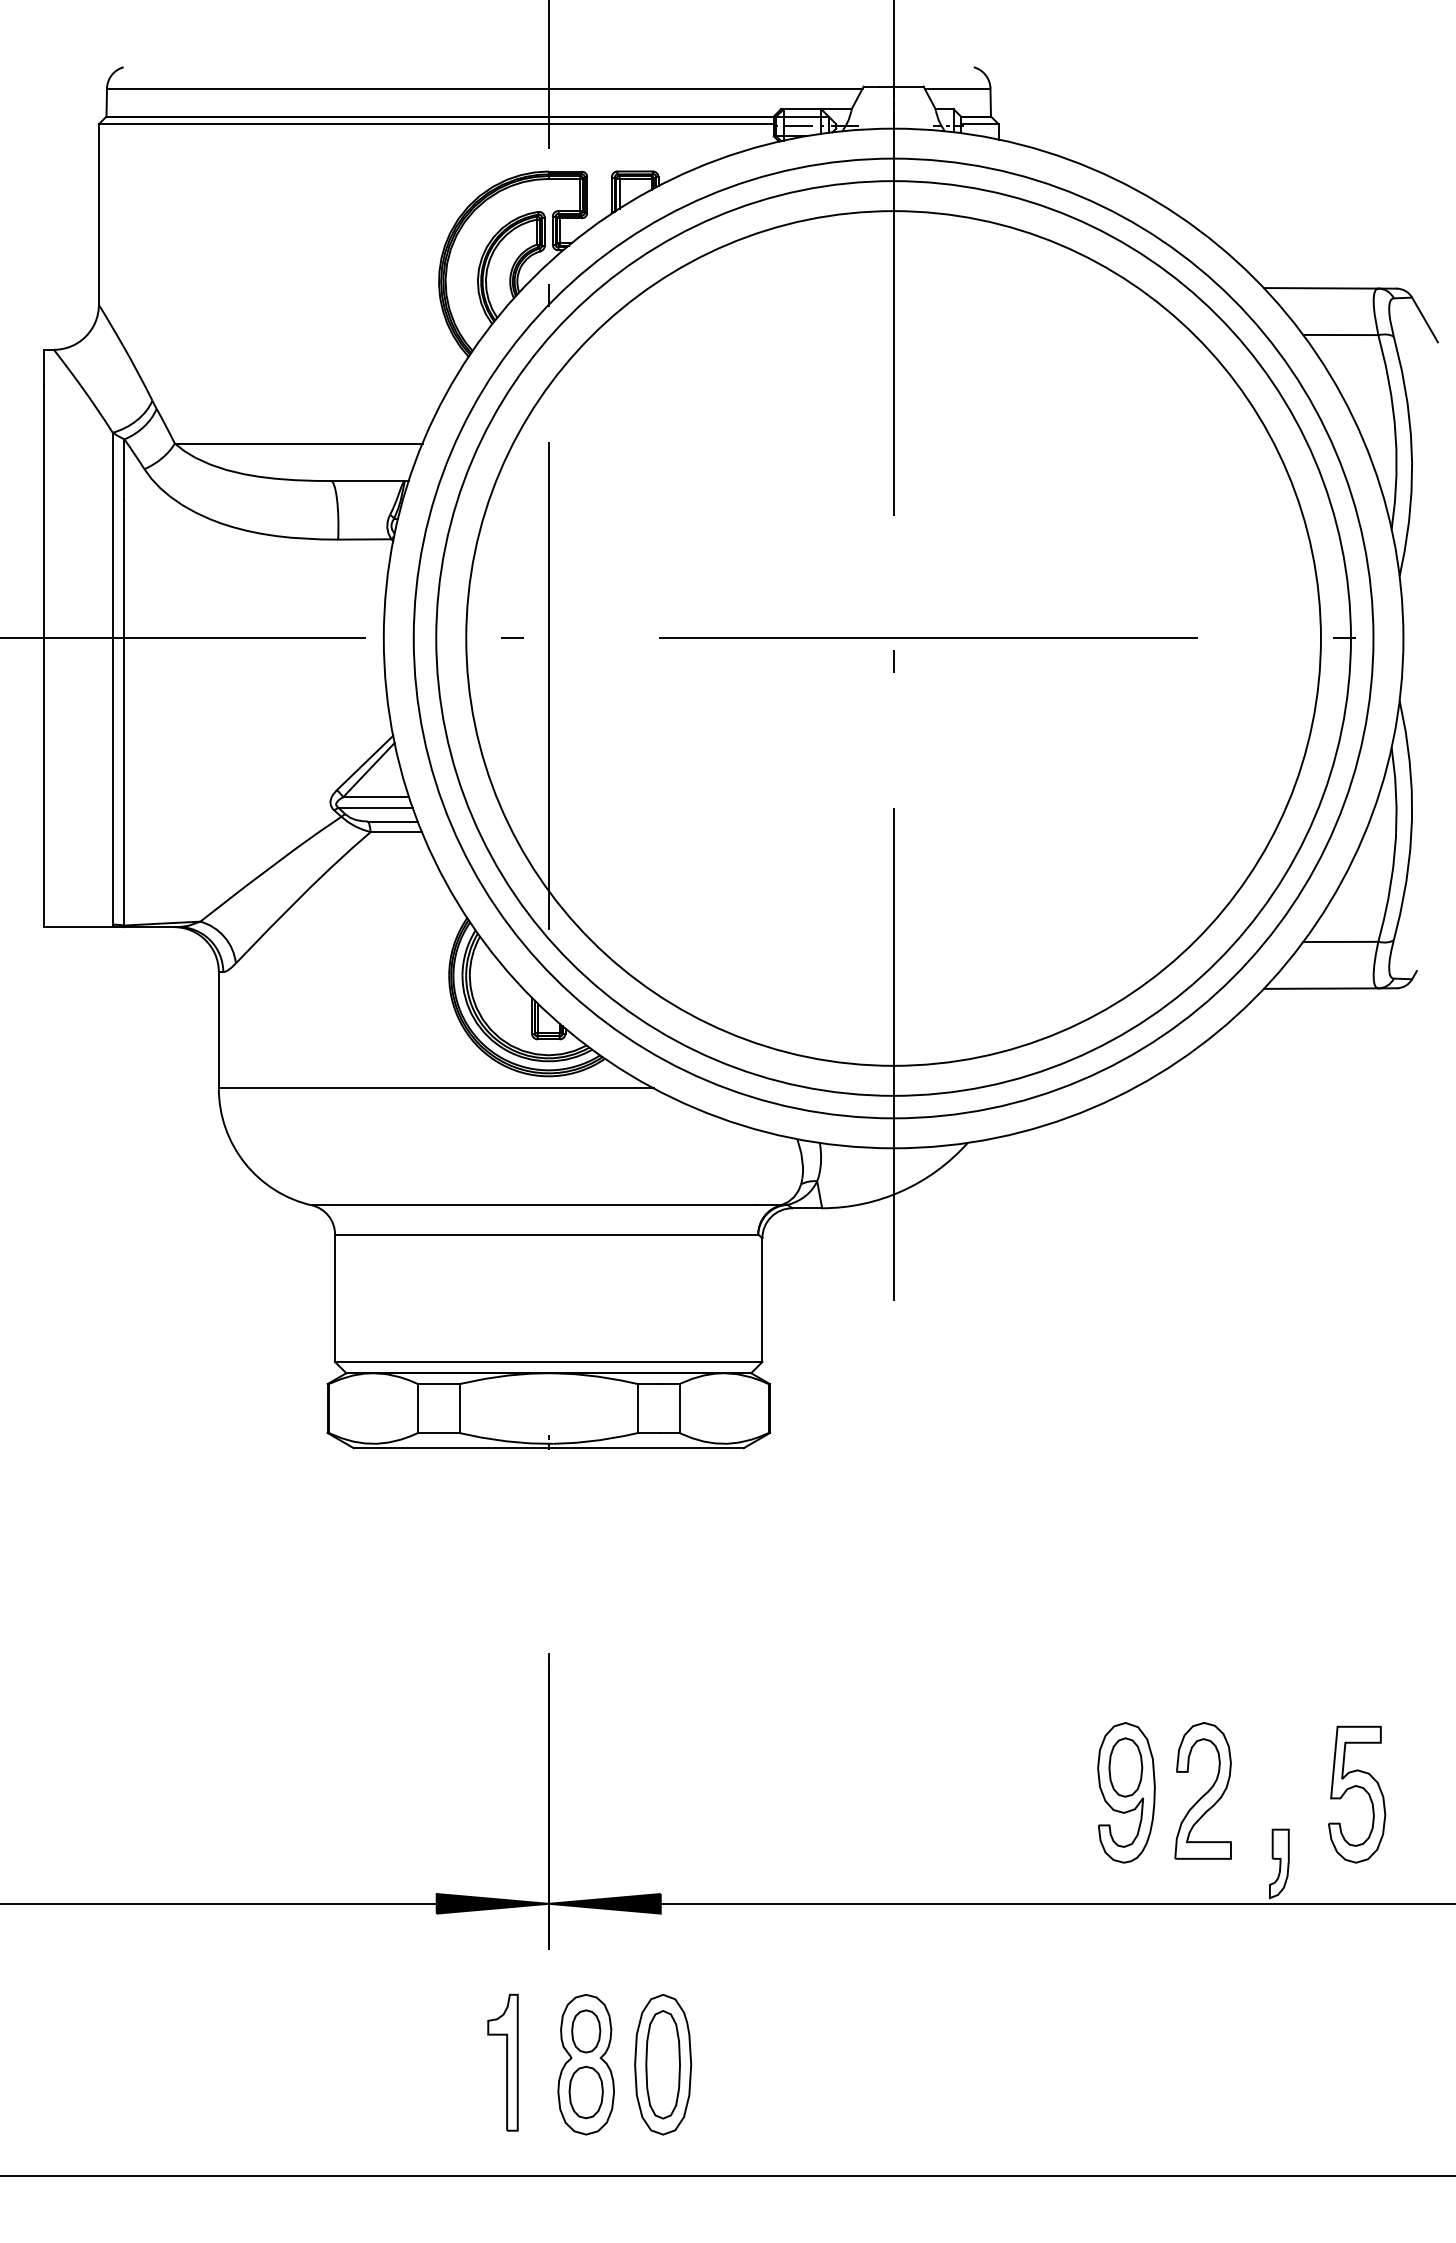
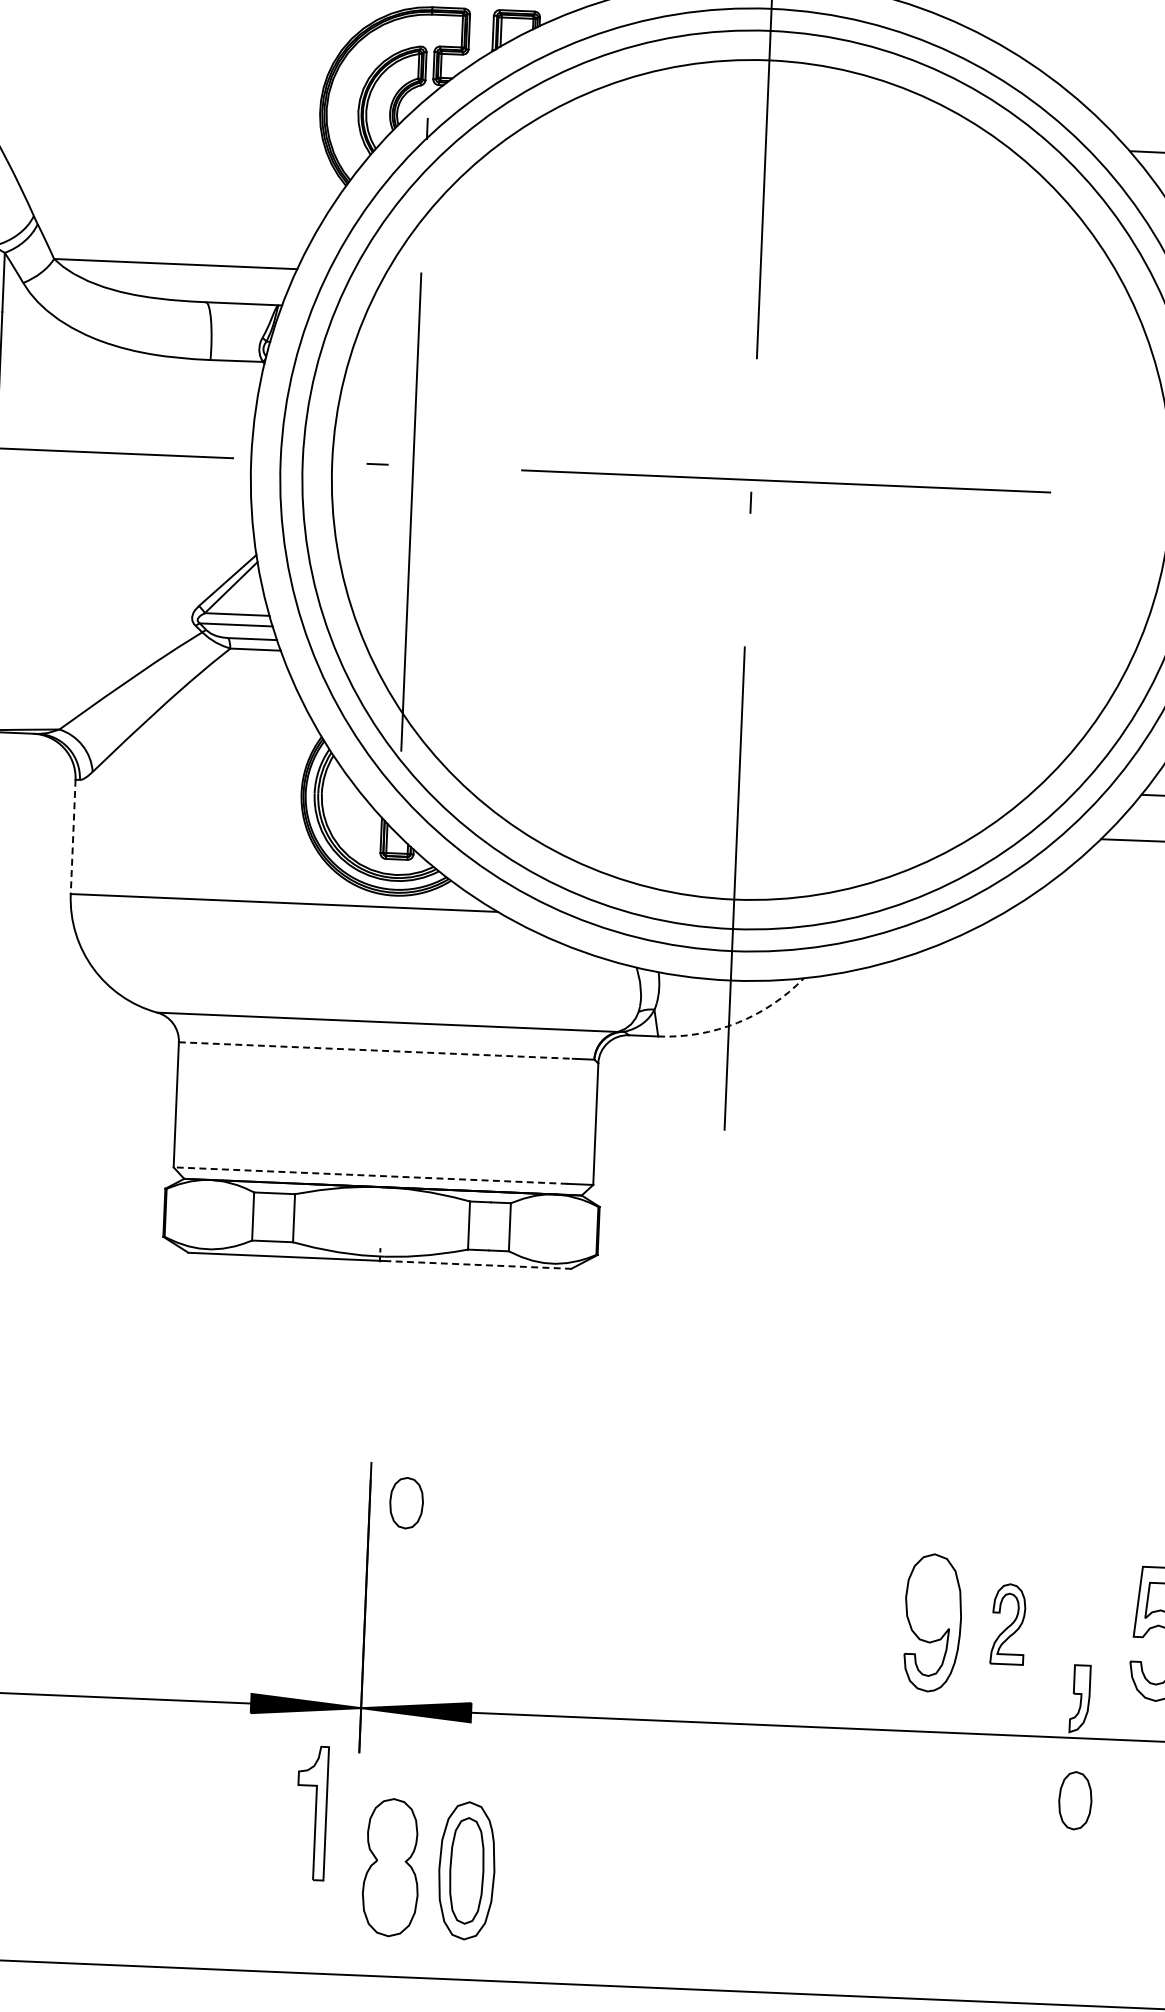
line: (218, 1030) -> (72, 837), solid -> dashed
arc: (901, 1191) -> (736, 1023), solid -> dashed
line: (535, 1234) -> (375, 1050), solid -> dashed
line: (535, 1361) -> (370, 1175), solid -> dashed
line: (649, 1448) -> (478, 1265), solid -> dashed
part: (1125, 1767) -> (1075, 1800), moved
part: (1202, 1790) -> (1007, 1623), size x0.6
part: (586, 2031) -> (392, 1835), removed
part: (502, 2062) -> (311, 1812), moved
part: (585, 2092) -> (405, 1503), moved

